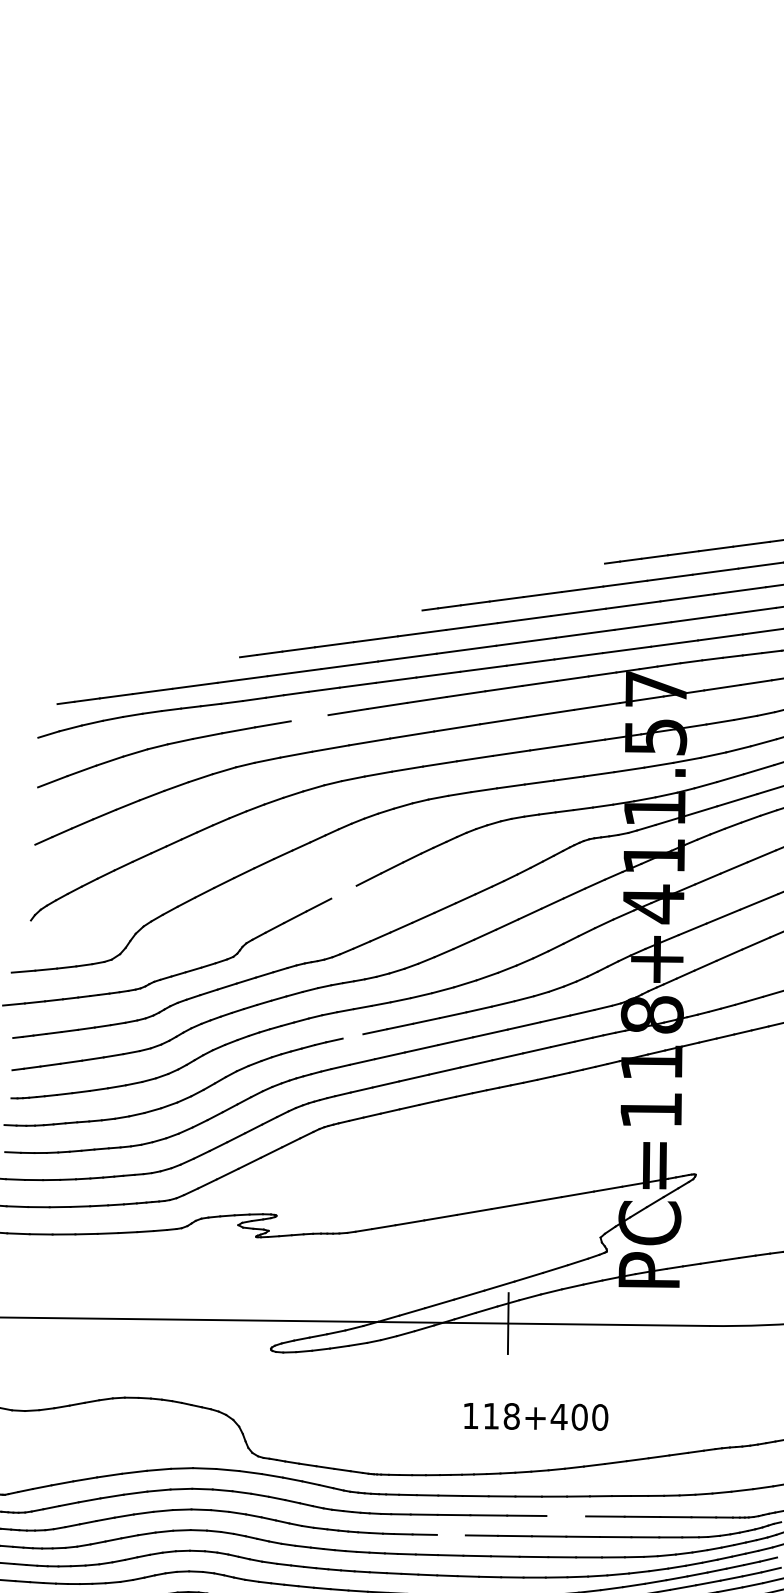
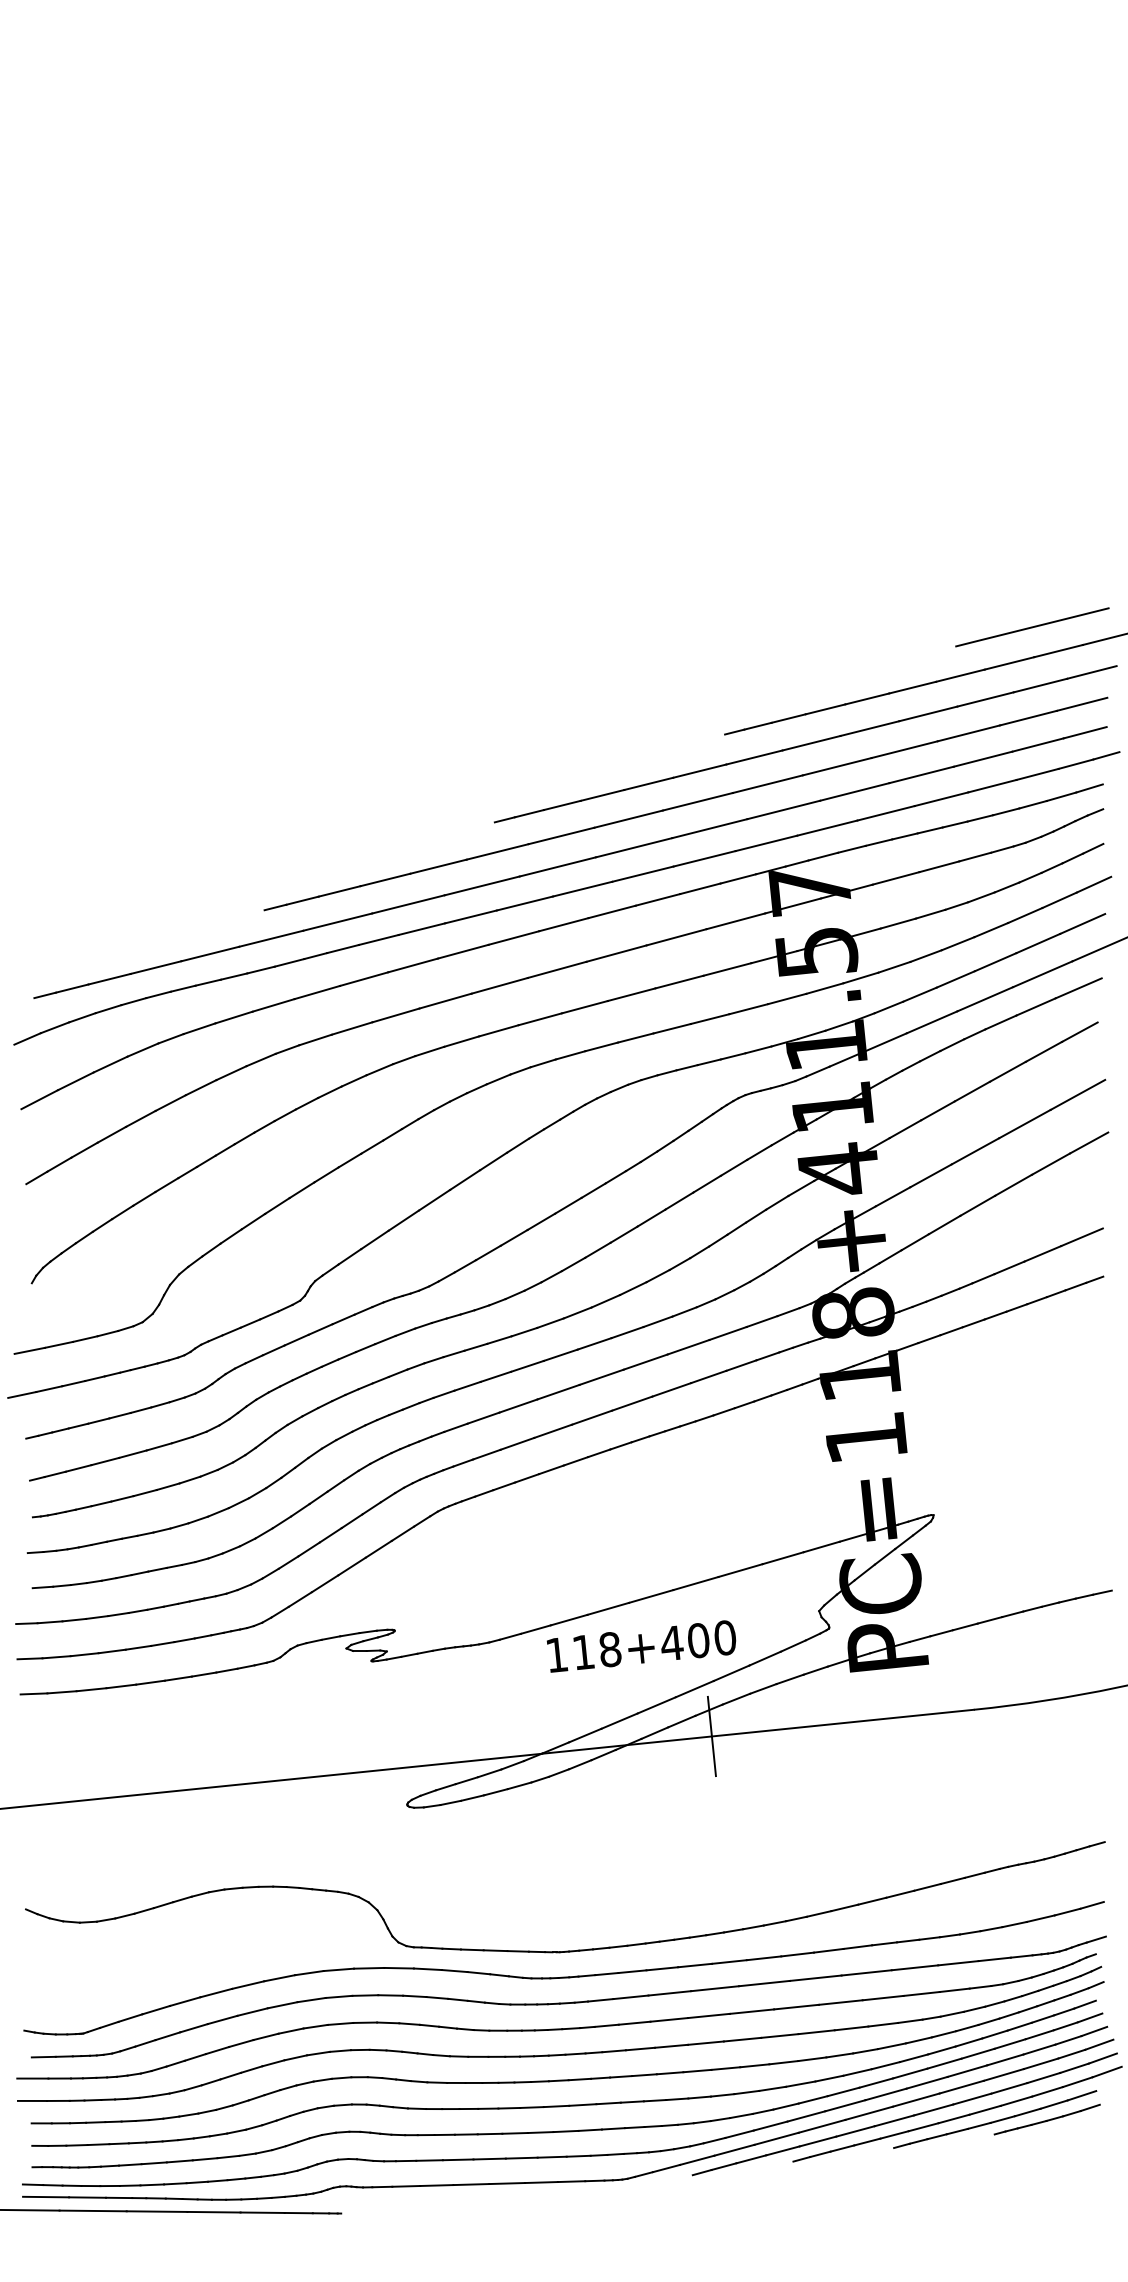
line: (309, 717) -> (364, 978), added
line: (344, 891) -> (434, 1199), added
line: (353, 1035) -> (467, 1385), added
text: (535, 1416) -> (641, 1646), moved
line: (566, 1515) -> (815, 1977), added
line: (451, 1534) -> (669, 2019), added

